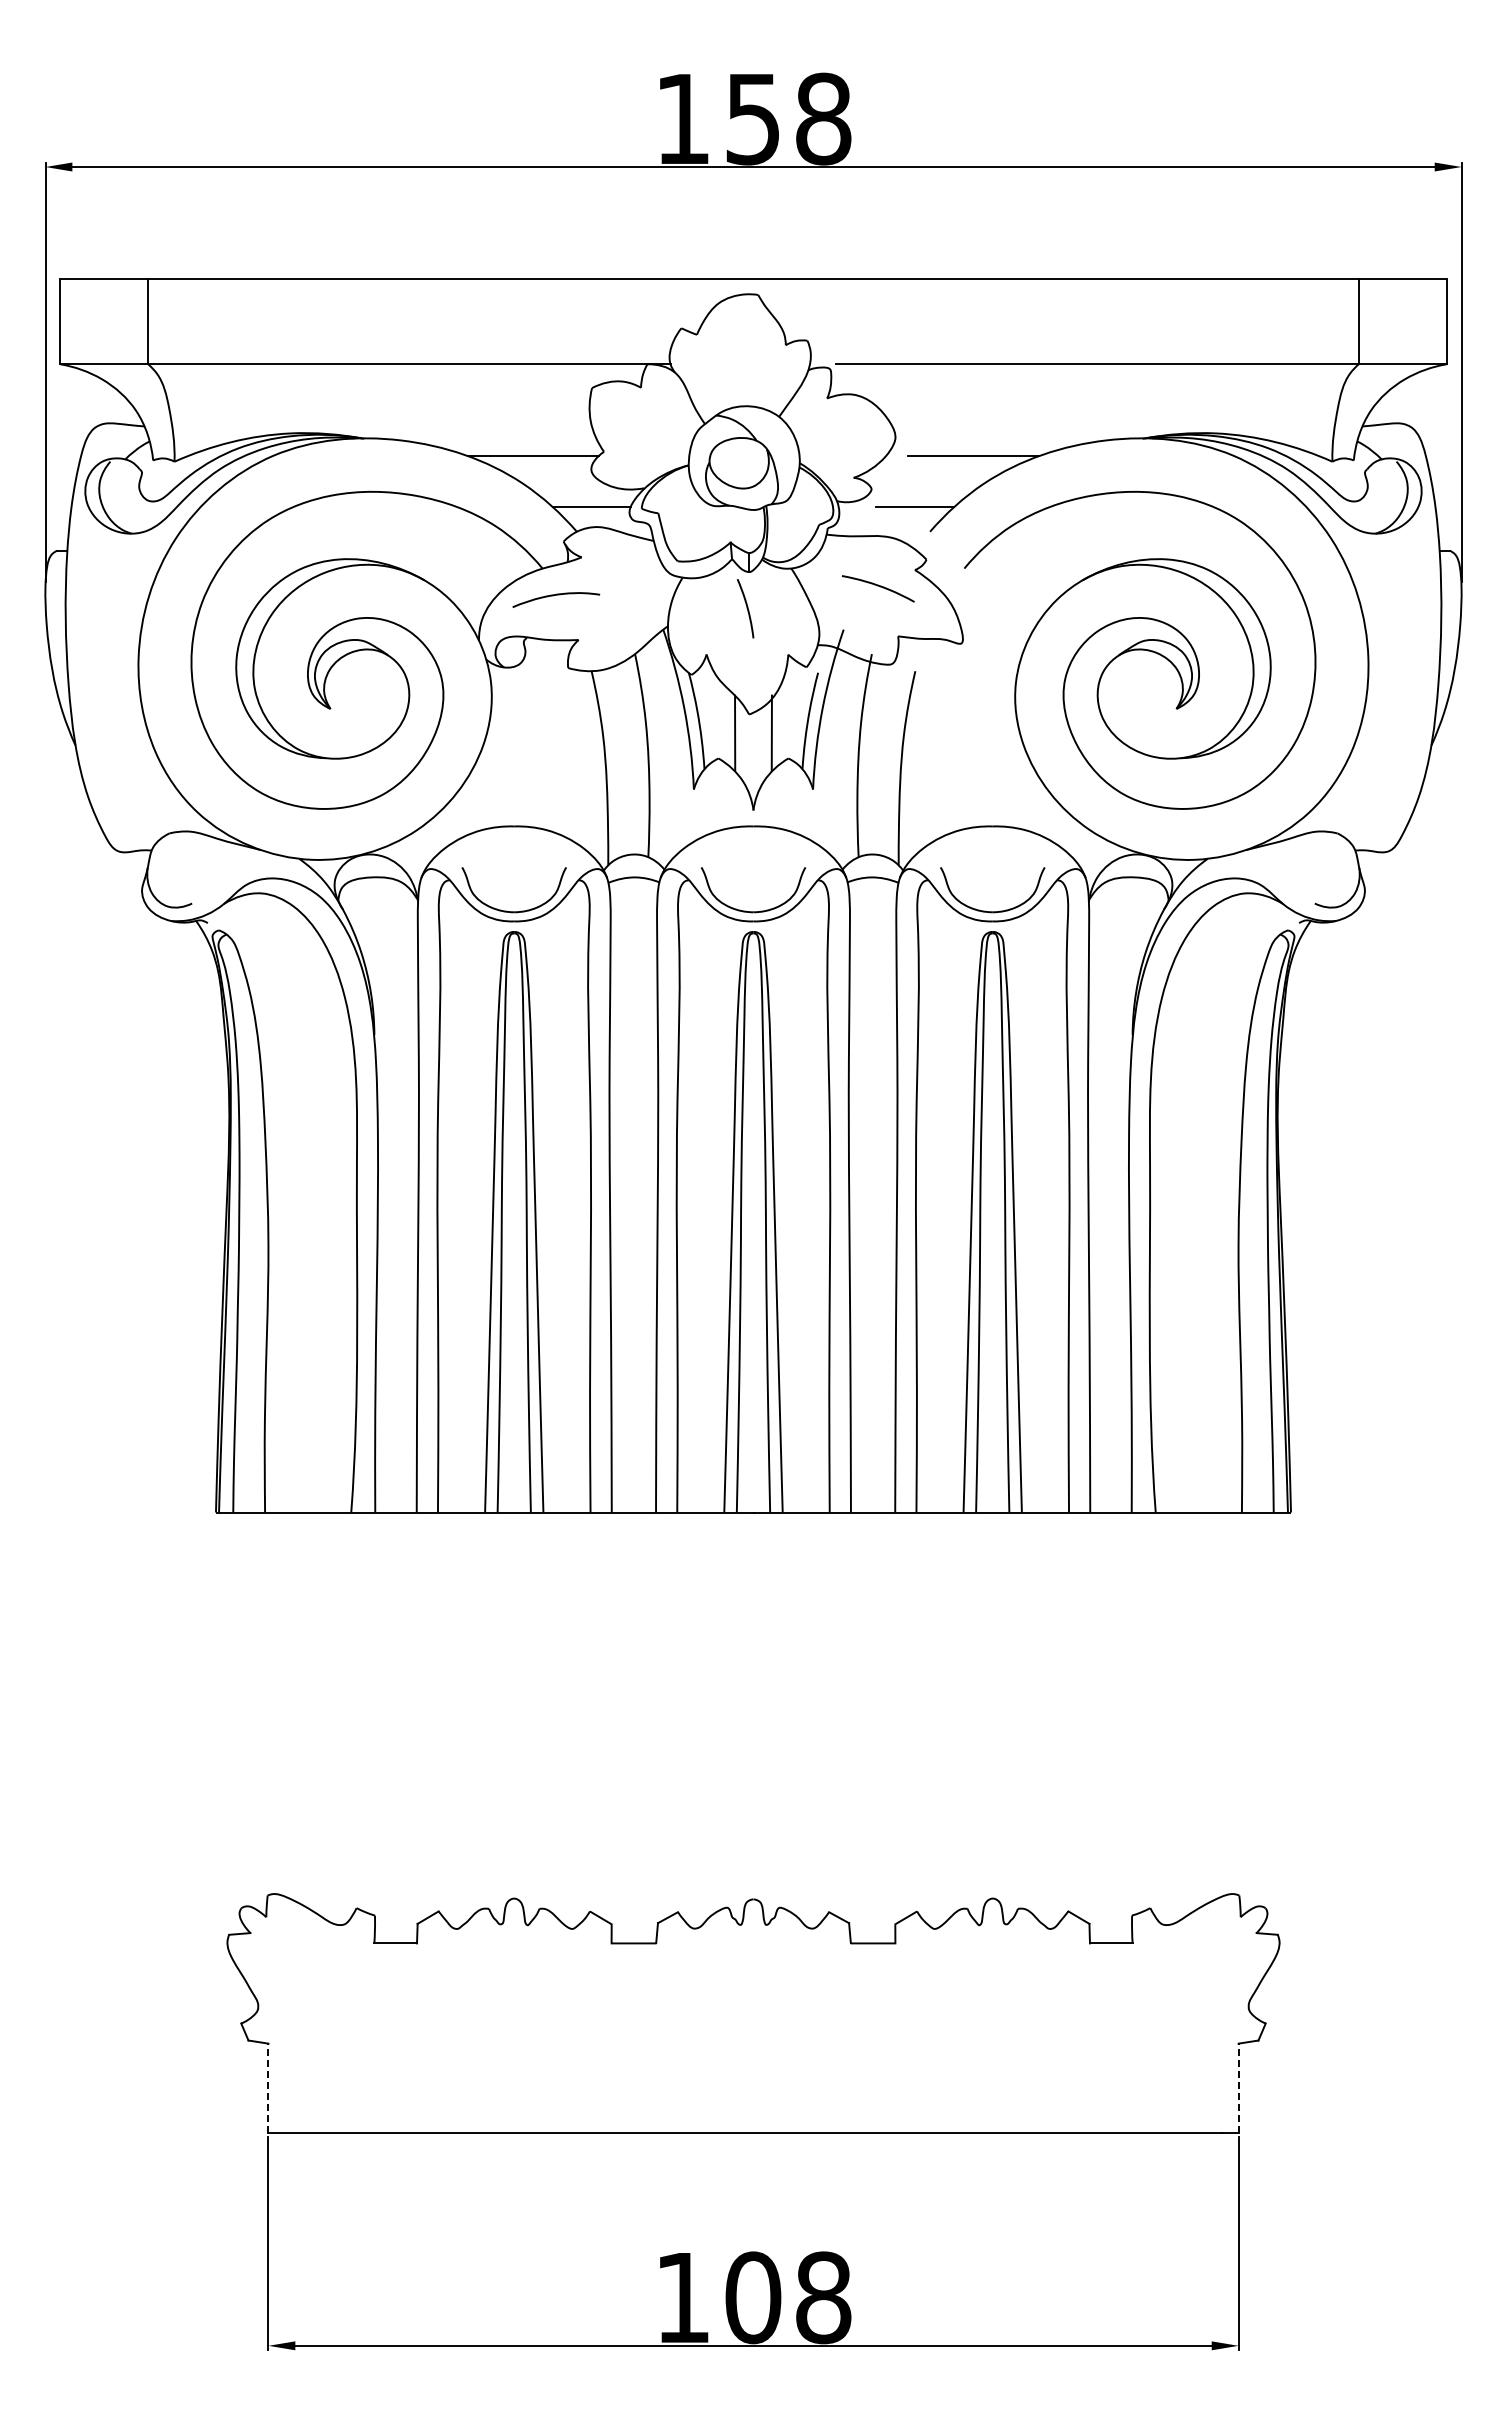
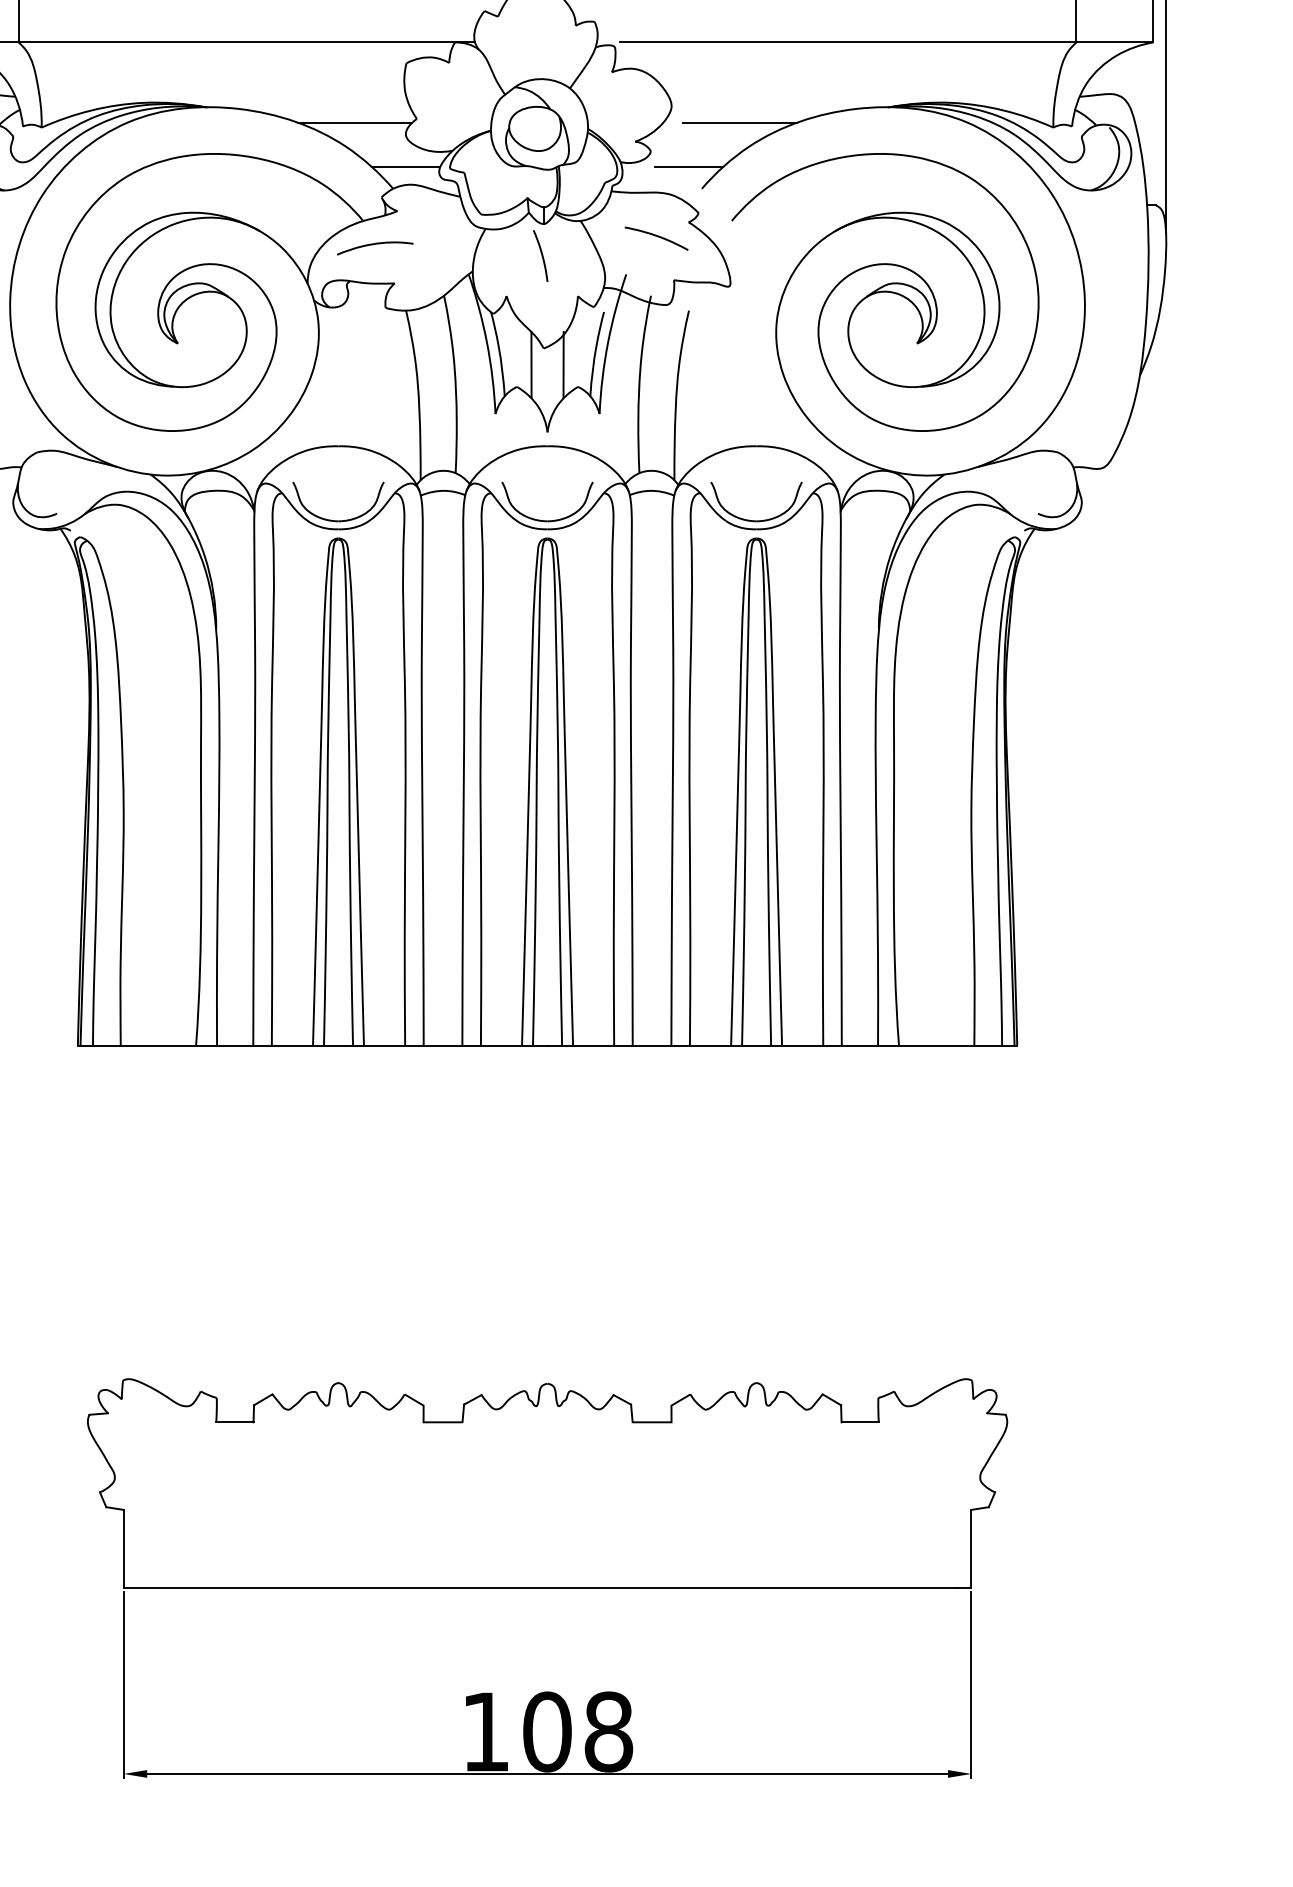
line: (268, 2088) -> (123, 1549), dashed -> solid
line: (1238, 2088) -> (971, 1549), dashed -> solid

